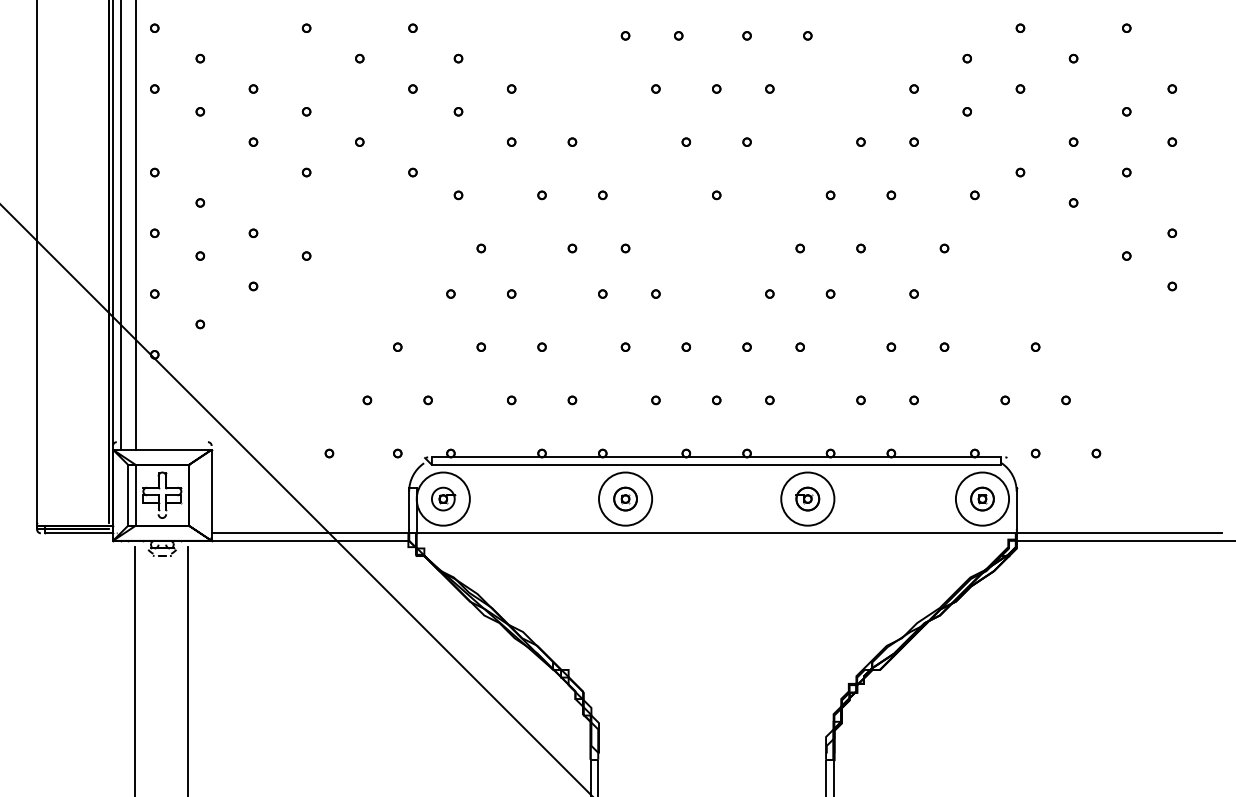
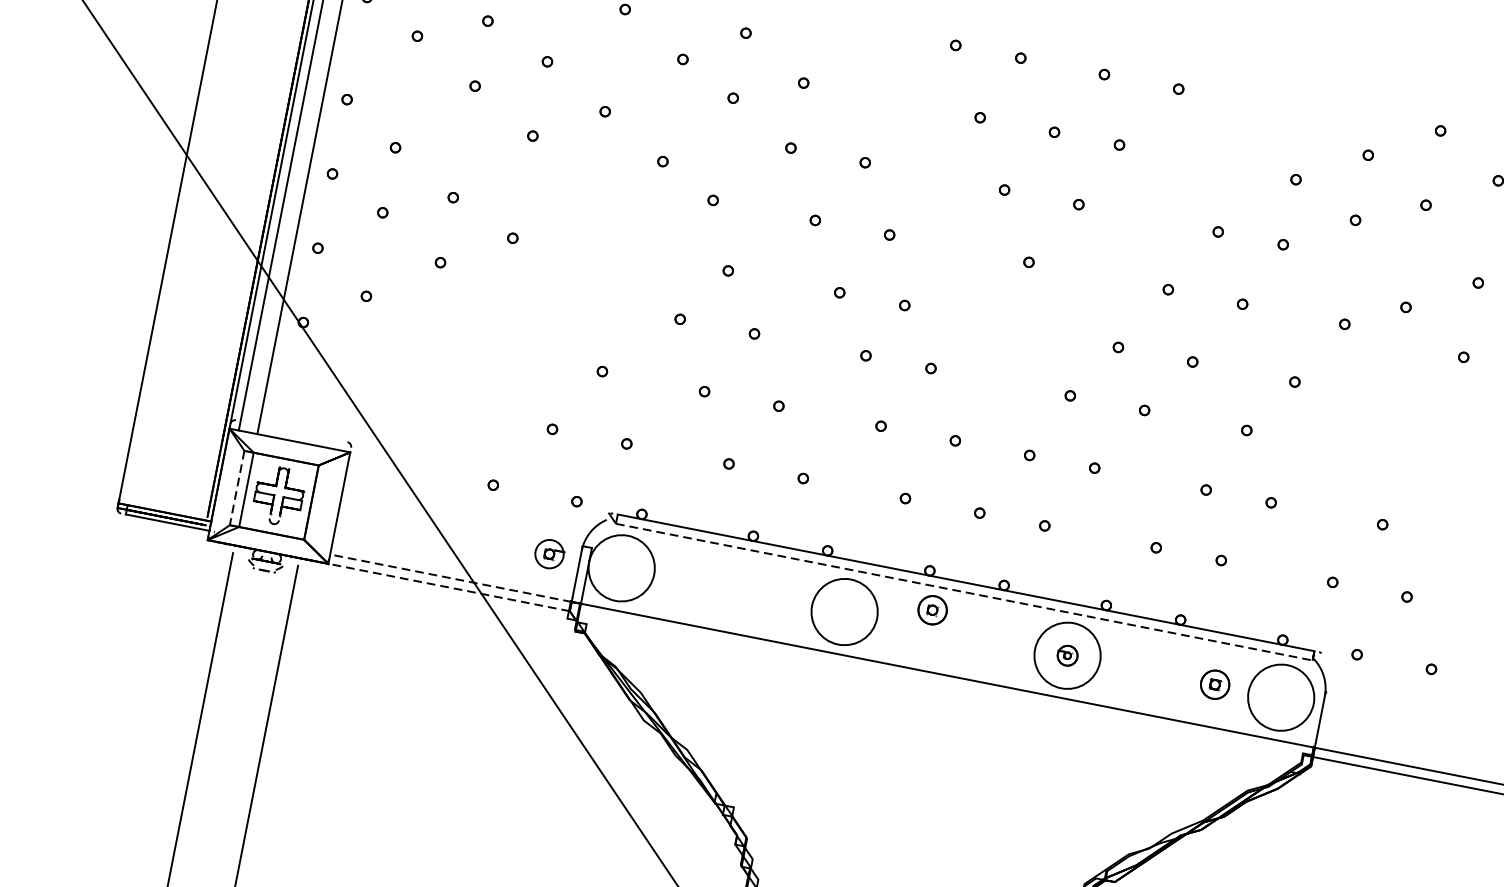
line: (716, 464) -> (964, 591), solid -> dashed
line: (128, 495) -> (237, 488), solid -> dashed
part: (443, 498) -> (549, 553), moved
part: (625, 498) -> (932, 609), moved
part: (807, 498) -> (1067, 654), size x0.7
part: (982, 498) -> (1215, 684), moved
line: (310, 533) -> (450, 578), solid -> dashed
line: (298, 540) -> (434, 584), solid -> dashed

